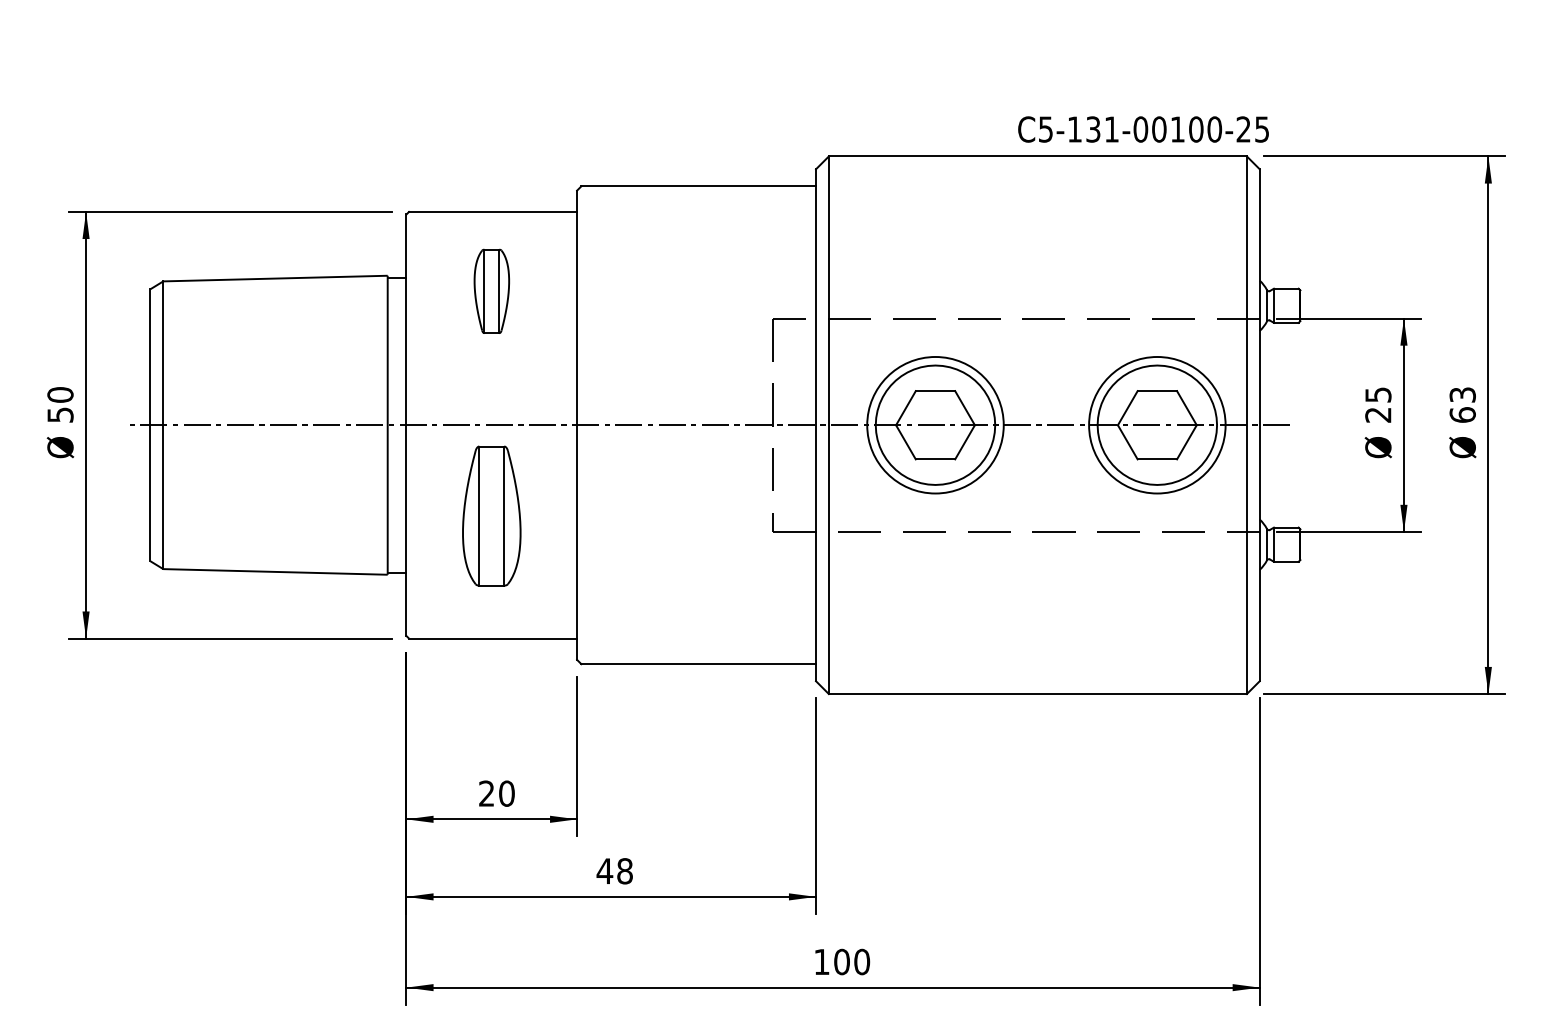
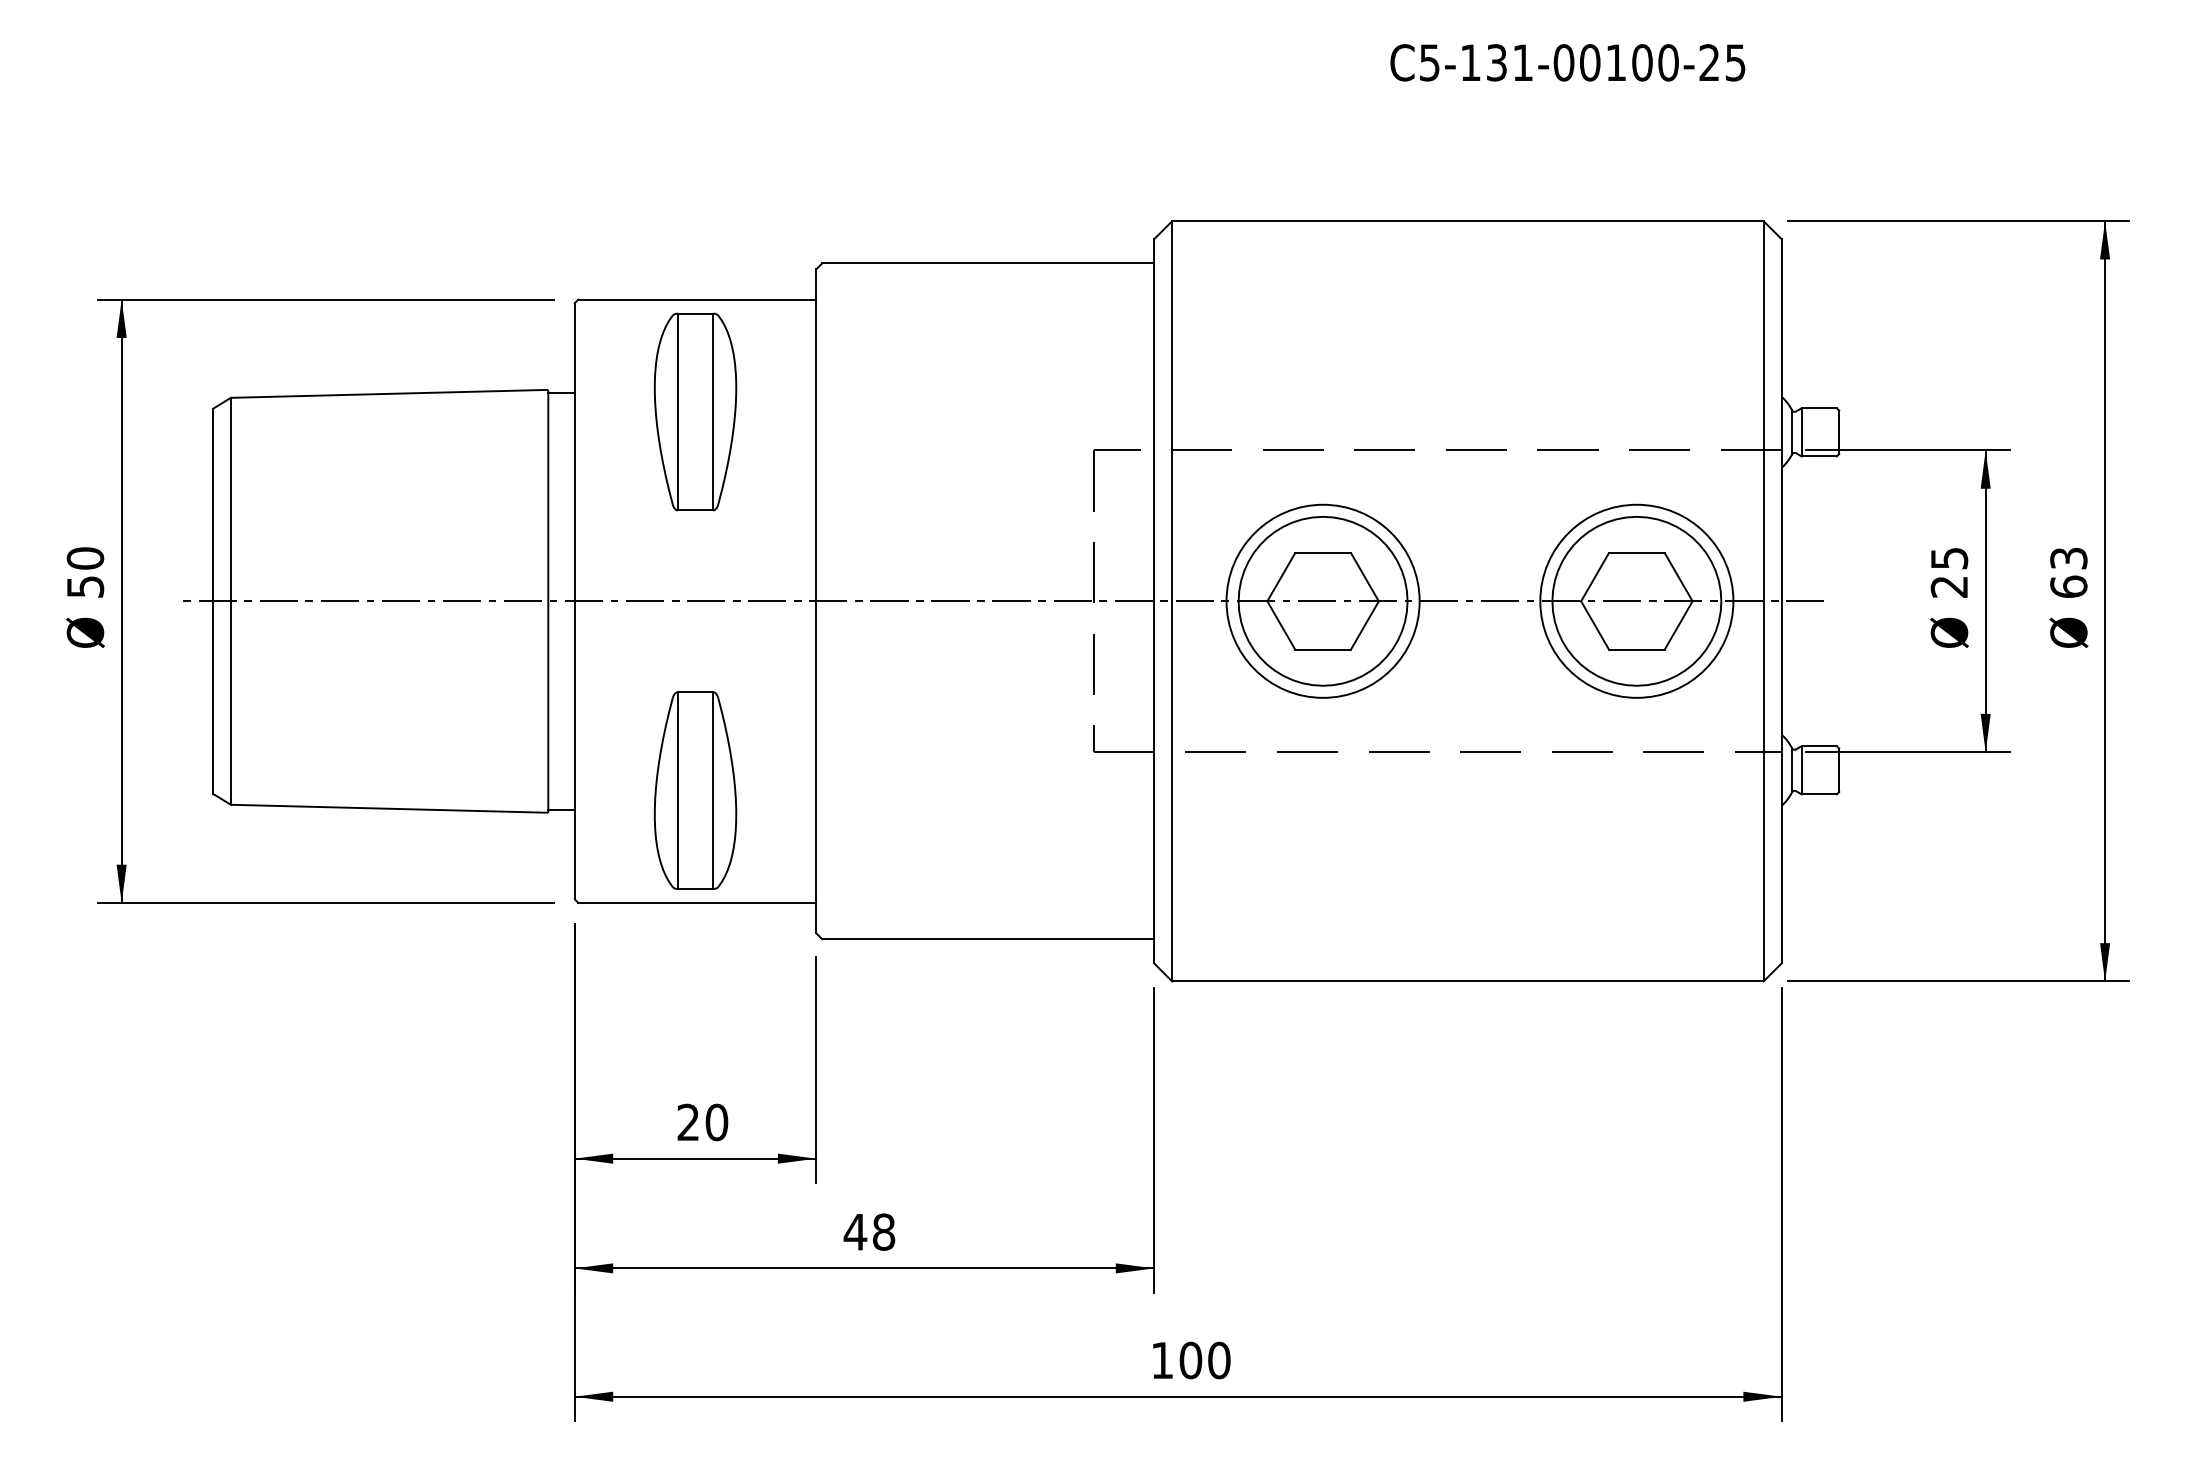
text: (1143, 129) -> (1567, 62), moved
part: (491, 291) -> (695, 412), size x1.67
part: (491, 515) -> (695, 789), moved

